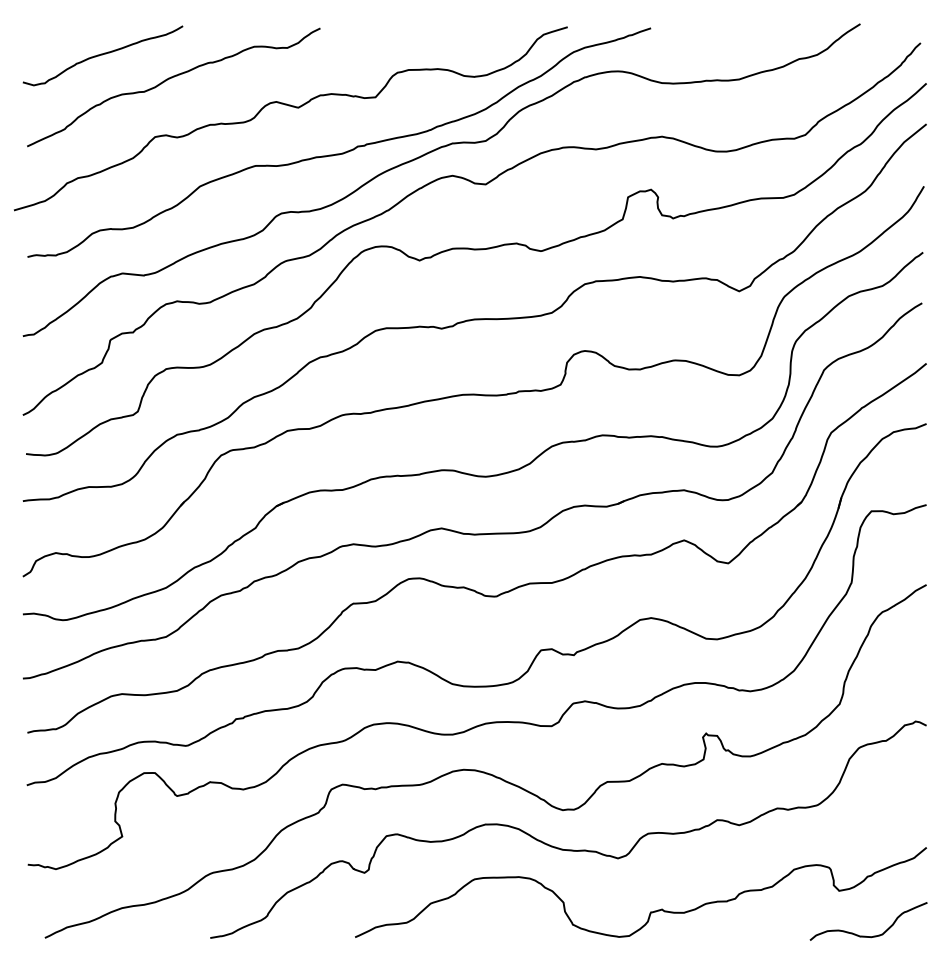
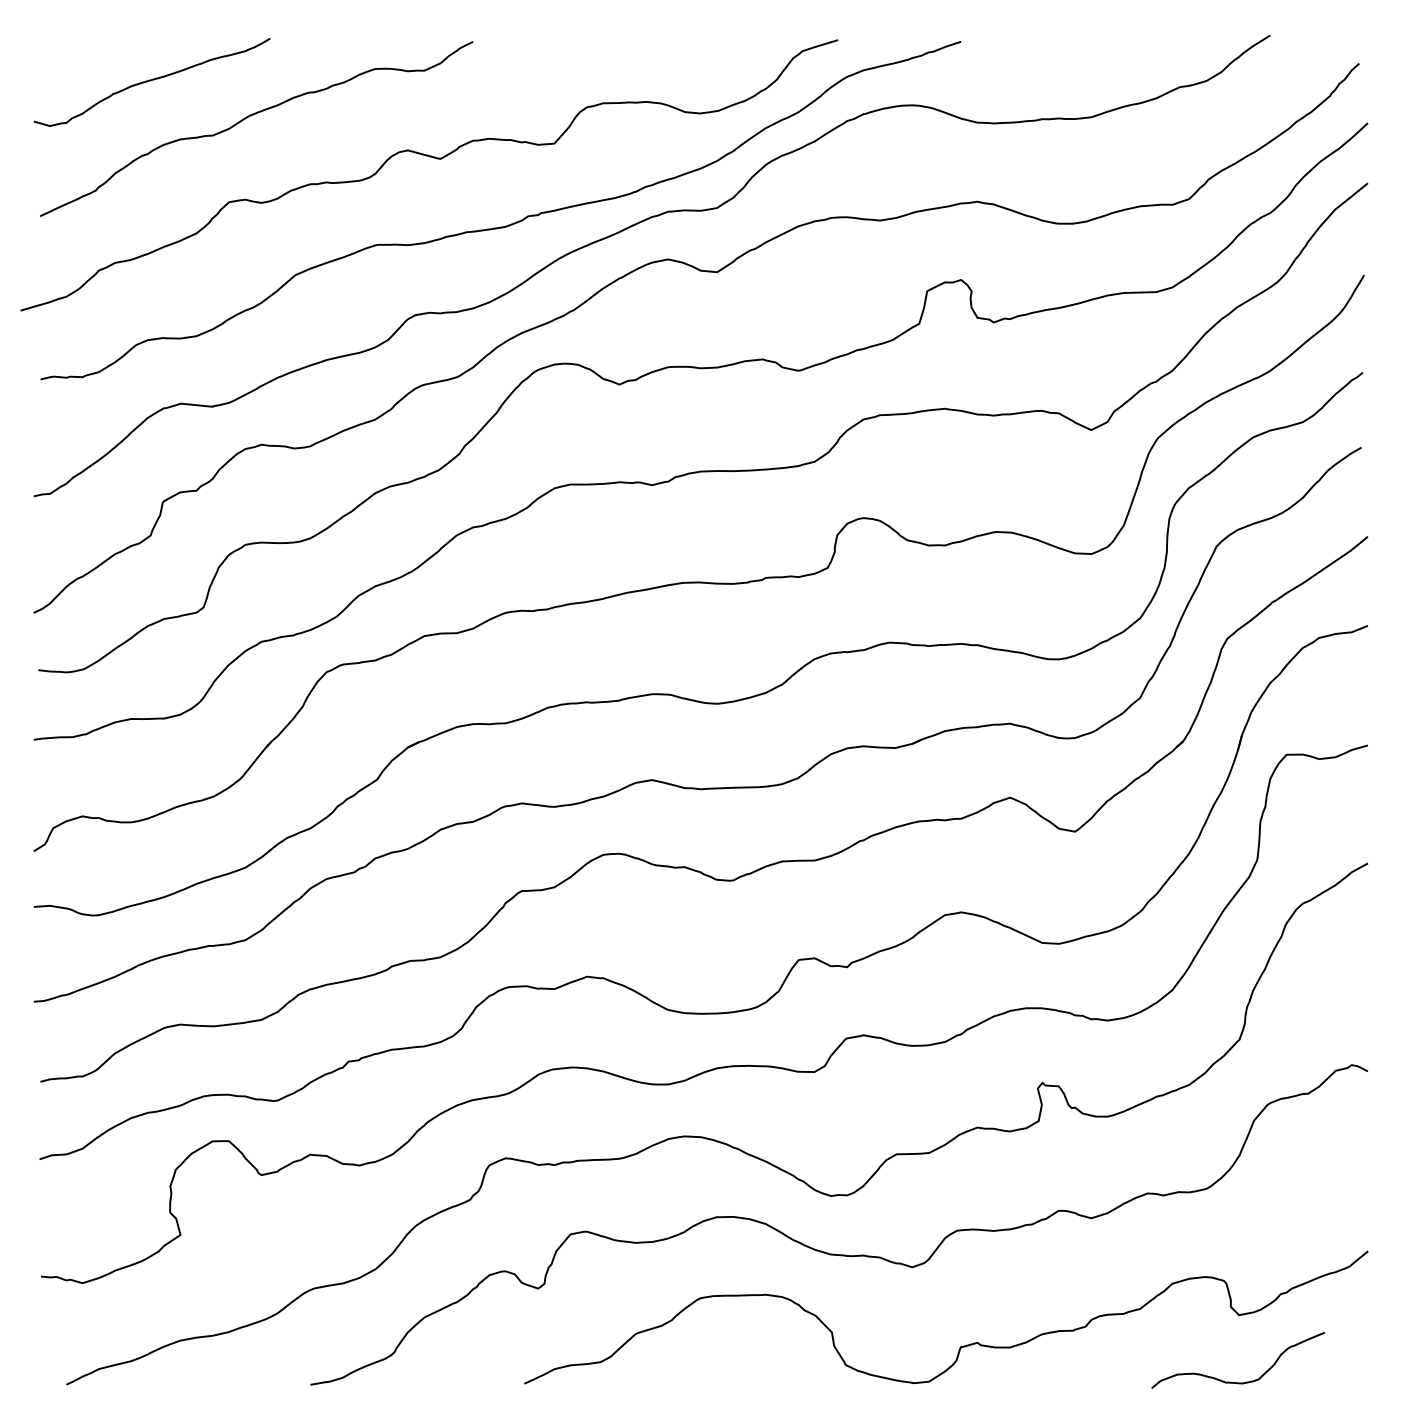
curve: (865, 935) -> (1233, 1381), moved

